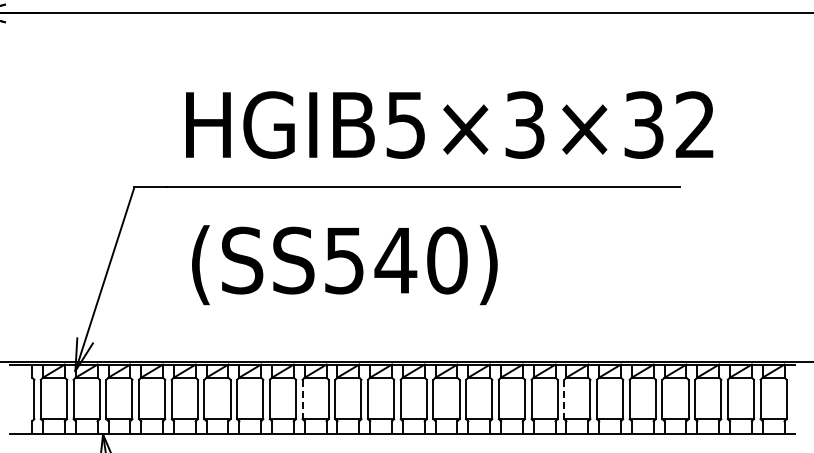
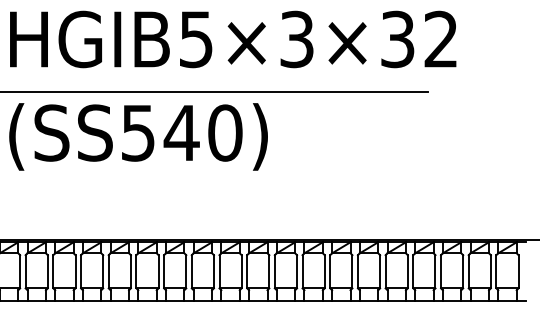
text: (344, 265) -> (138, 137), moved
line: (302, 399) -> (108, 271), dashed -> solid
line: (564, 399) -> (330, 271), dashed -> solid

